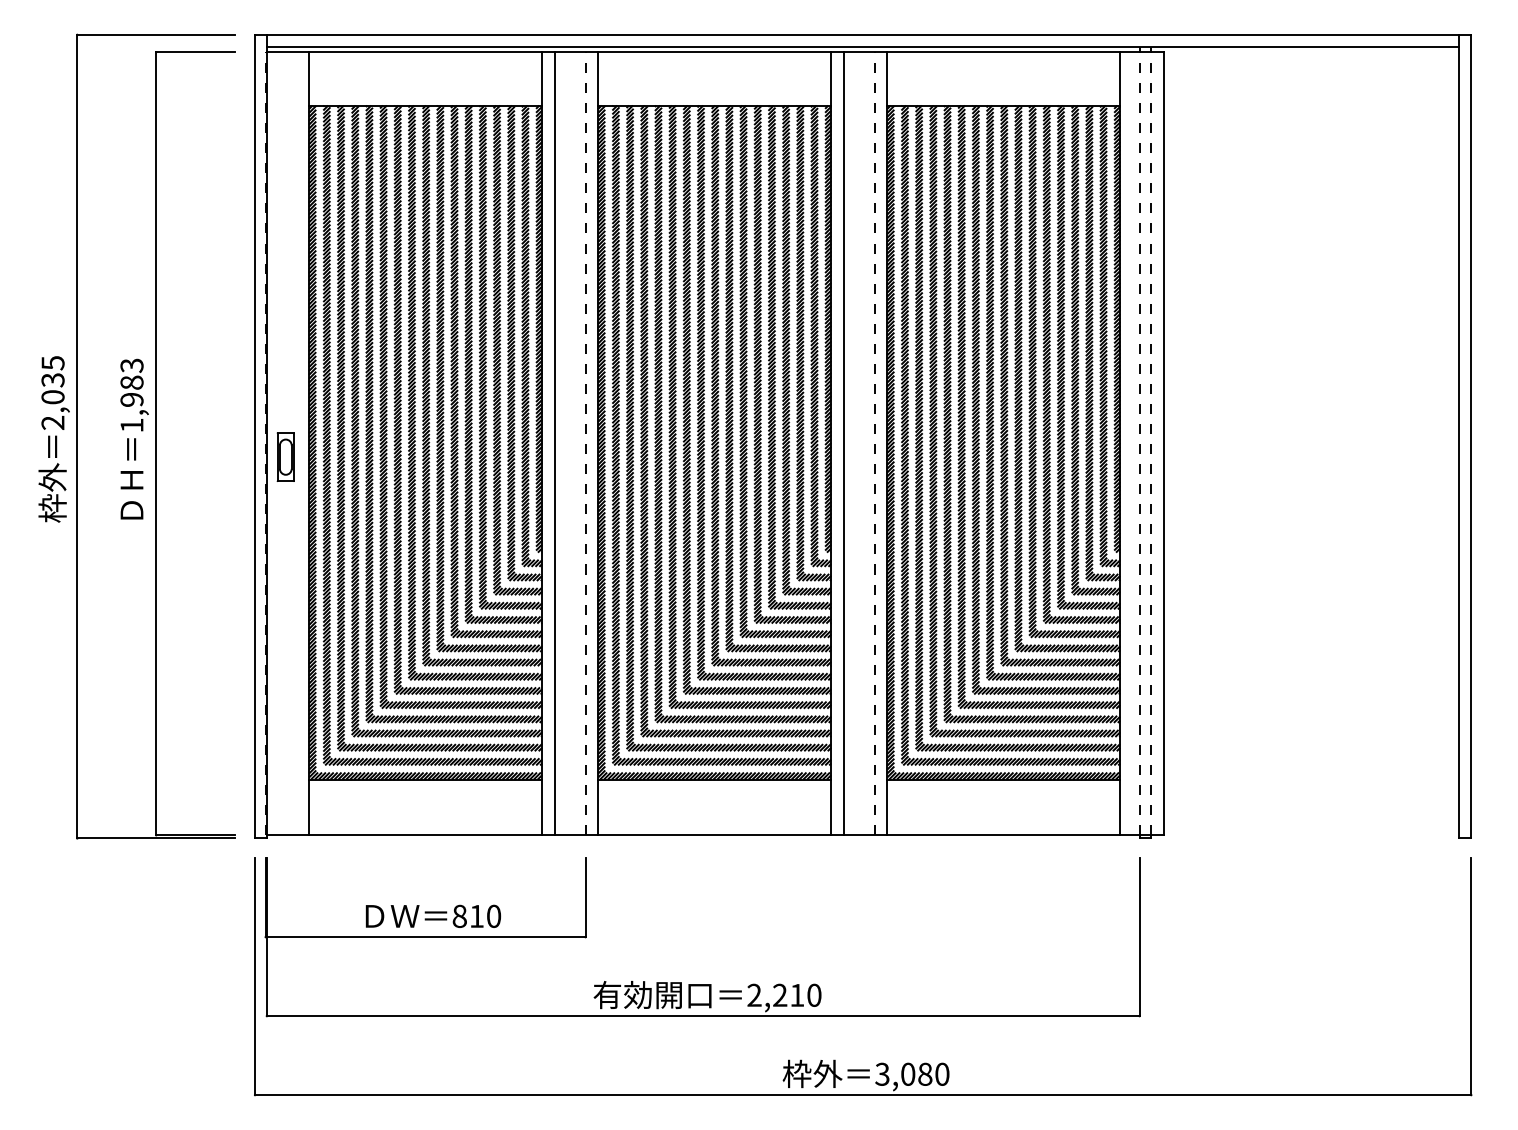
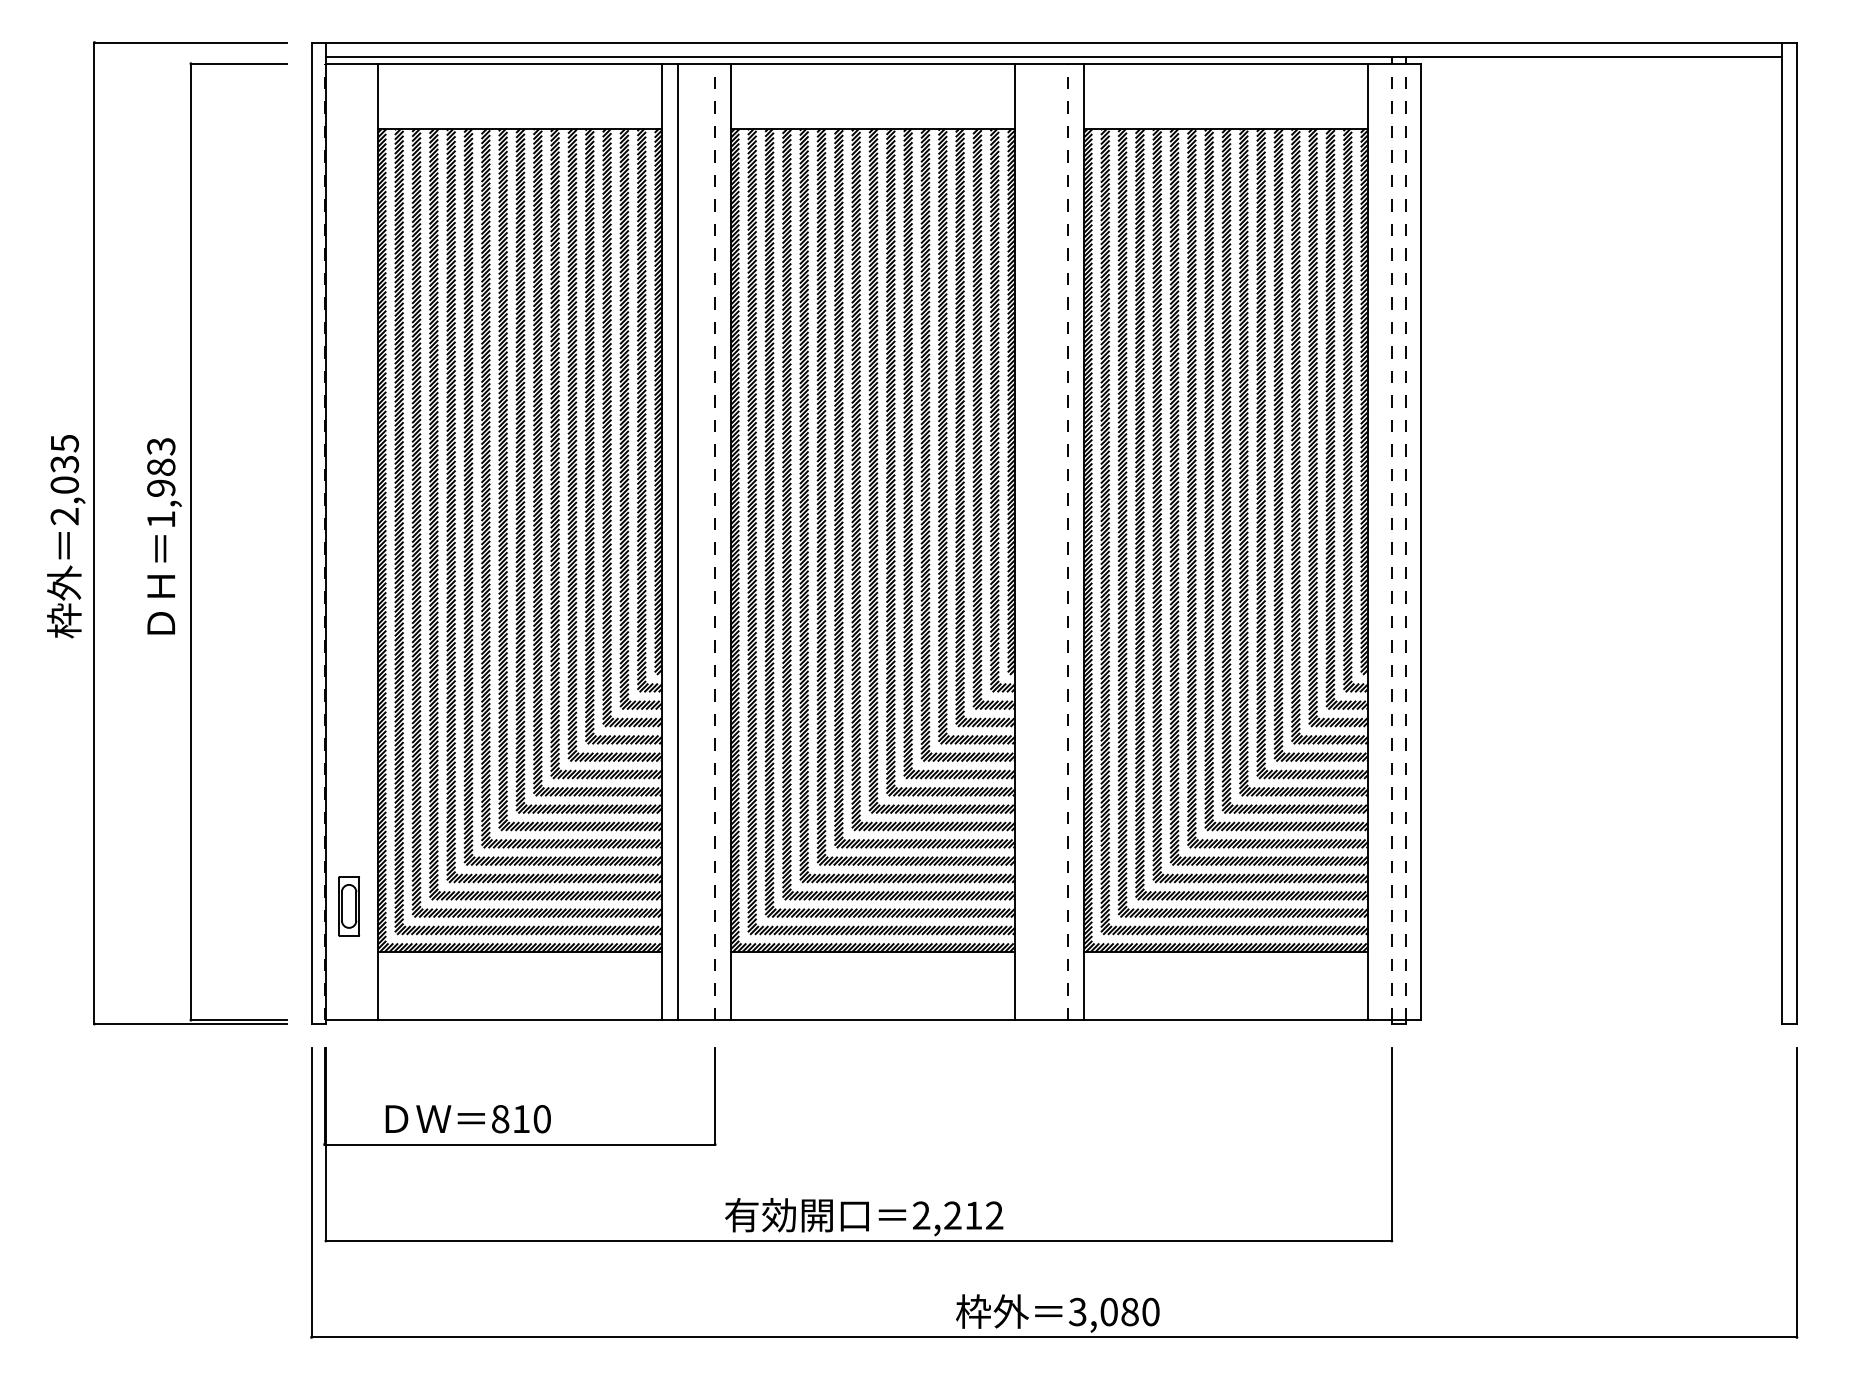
line: (843, 443) -> (1030, 541), removed
part: (285, 456) -> (348, 905), moved
text: (432, 915) -> (467, 1118), moved
text: (814, 994) -> (994, 1214), 2,210 -> 2,212

